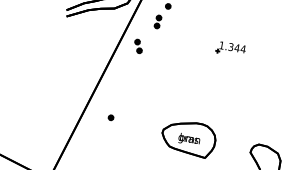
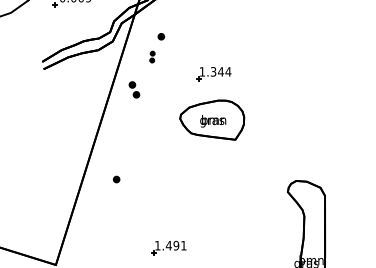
part: (158, 21) -> (152, 56), size x0.7
part: (230, 49) -> (213, 74), moved
part: (188, 138) -> (212, 119), moved

